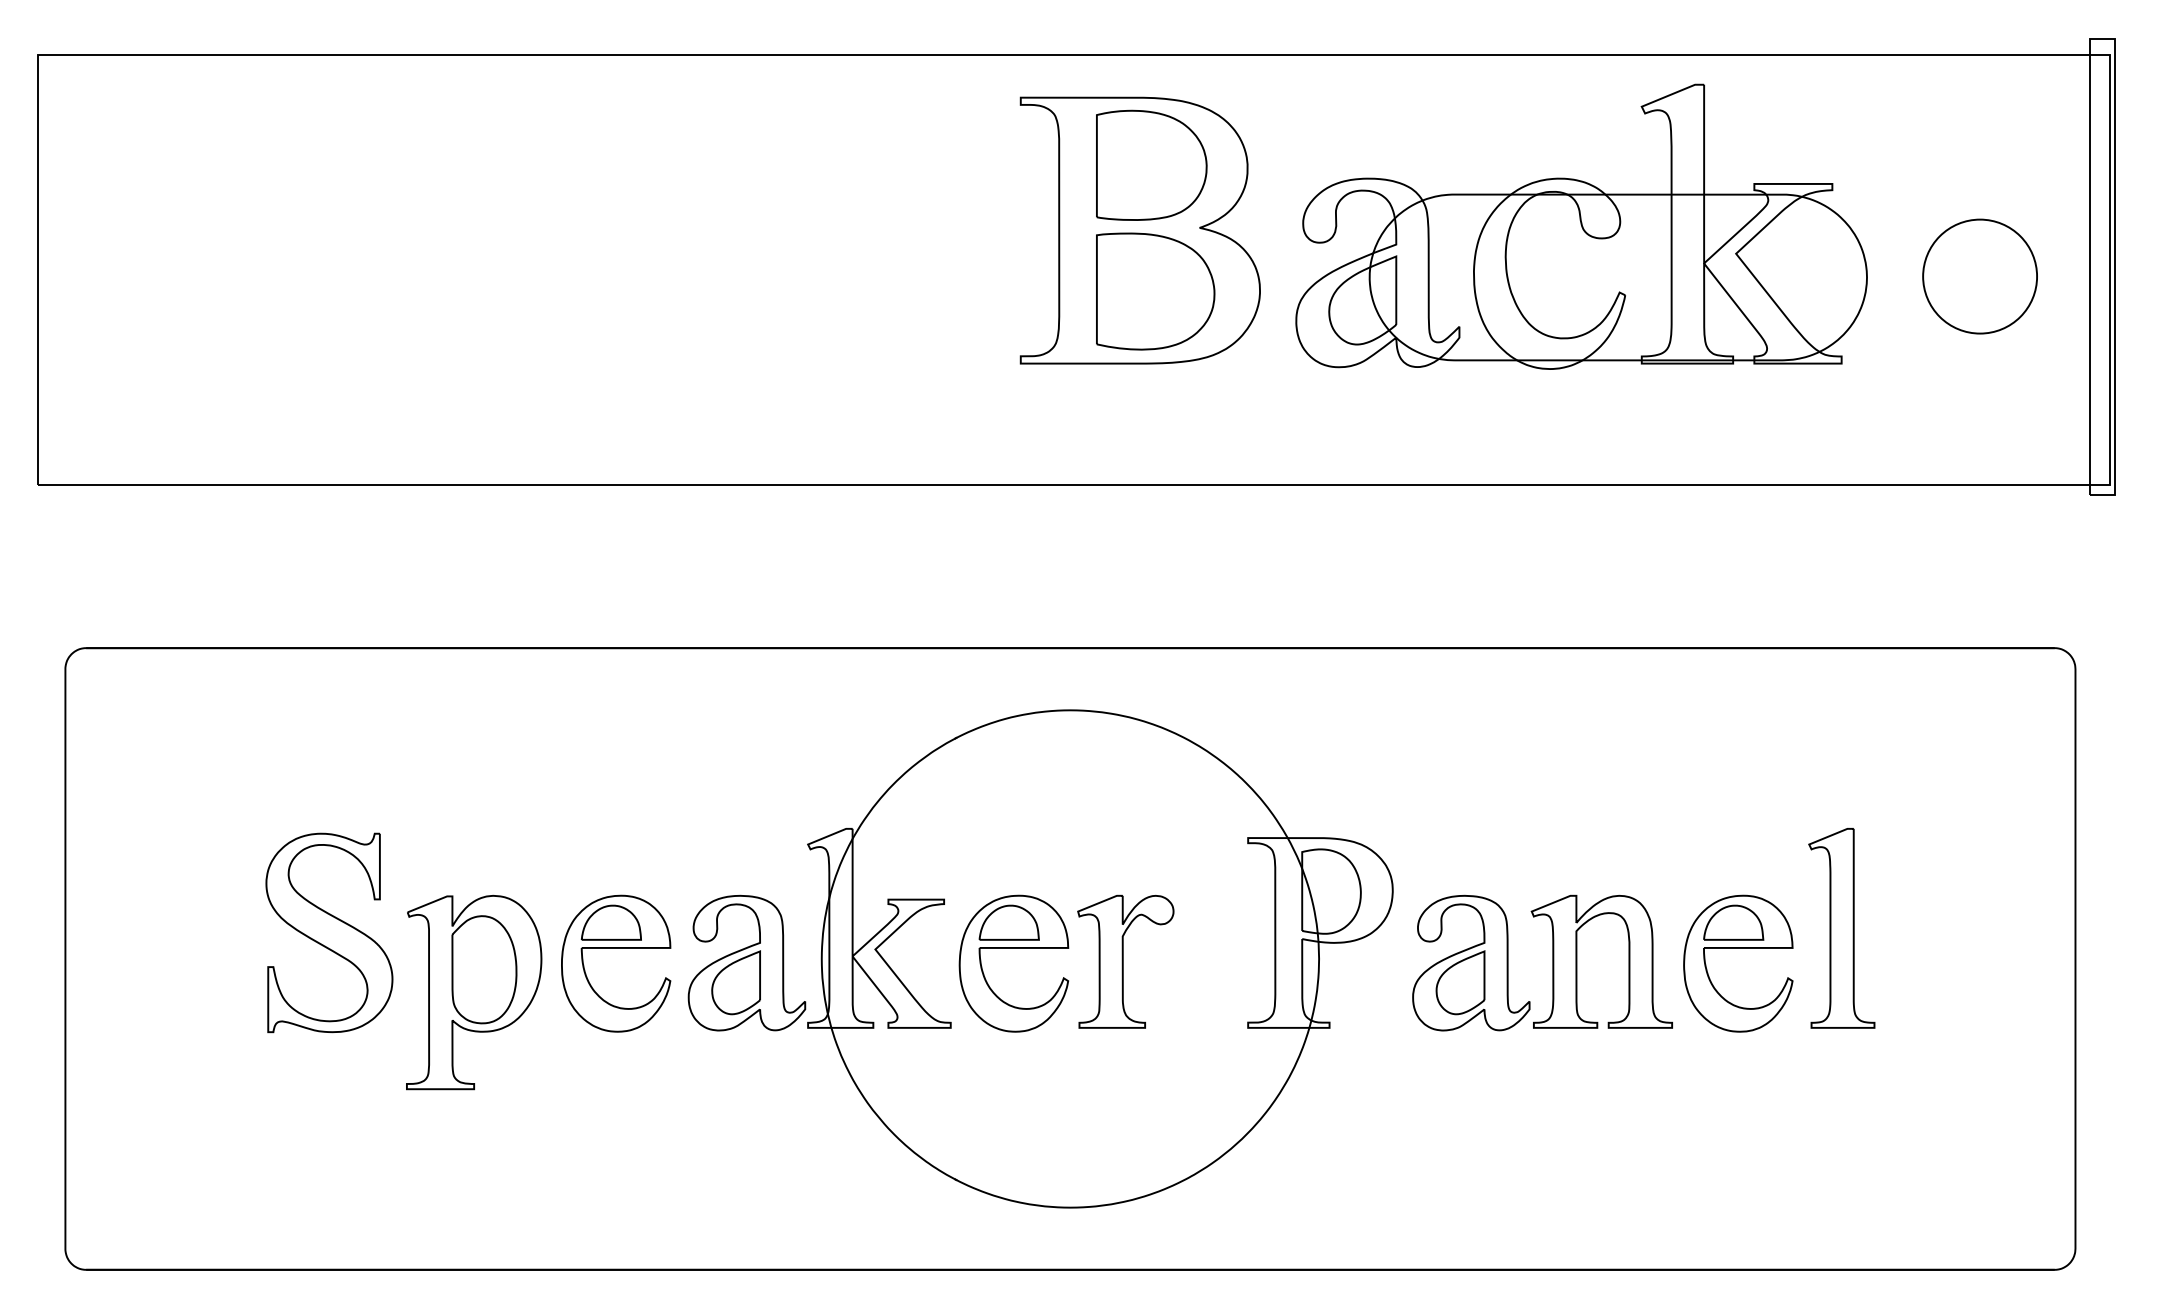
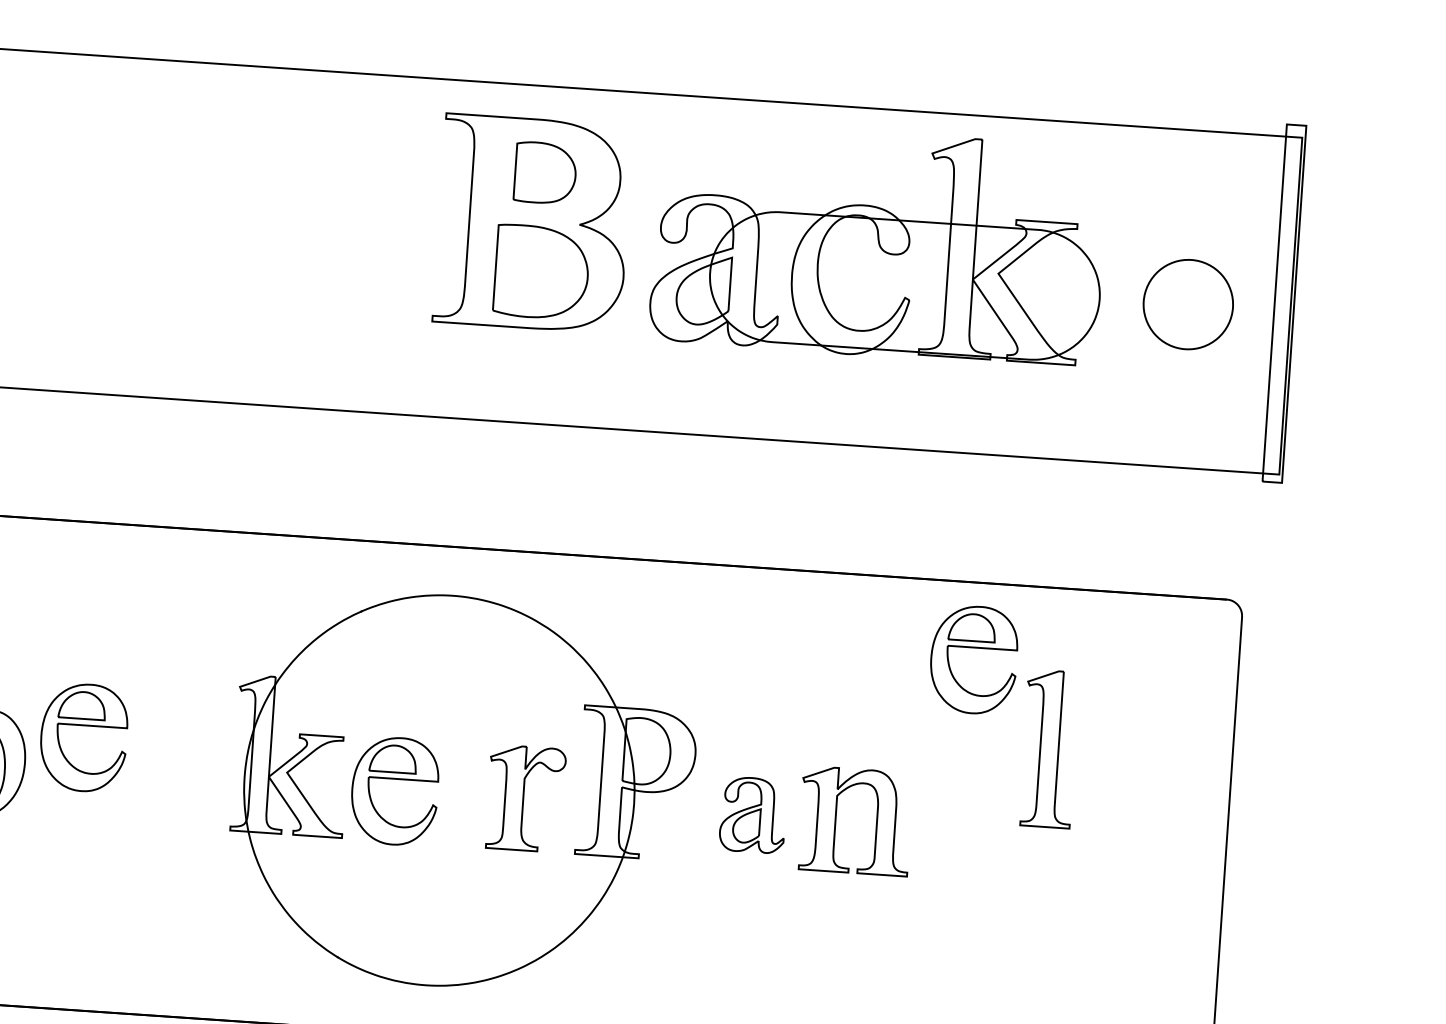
part: (1151, 164) -> (545, 172), size x0.7
part: (1841, 928) -> (1048, 749), moved
part: (616, 948) -> (85, 725), moved
part: (1738, 948) -> (974, 648), moved
part: (1125, 961) -> (525, 798), moved
part: (746, 962) -> (185, 775), removed
part: (1471, 962) -> (753, 814), size x0.7

